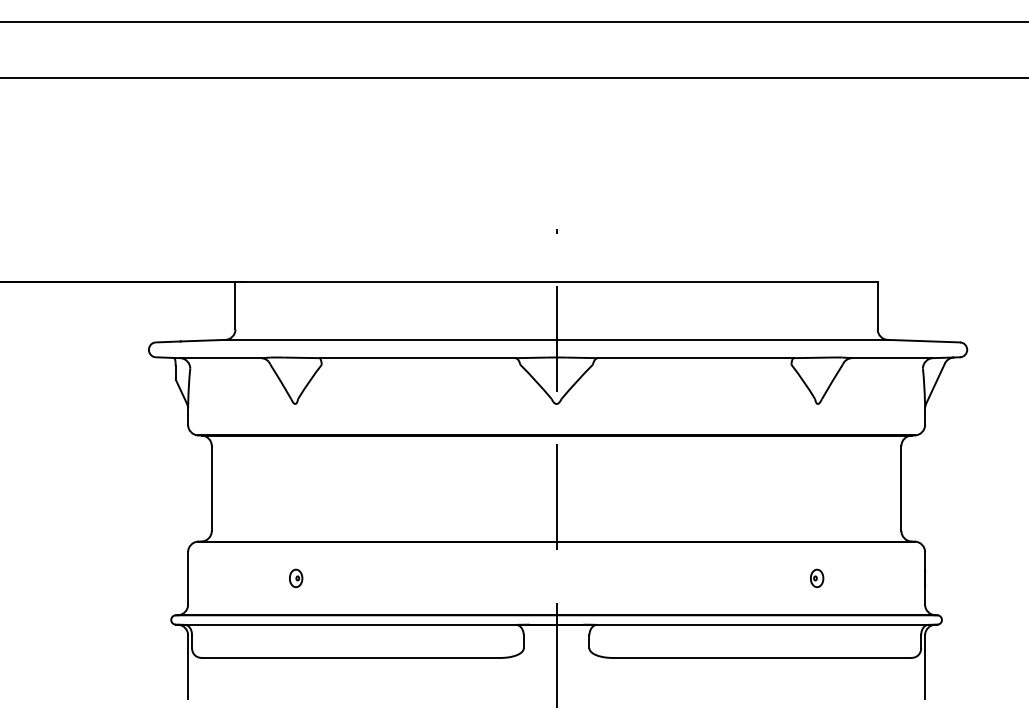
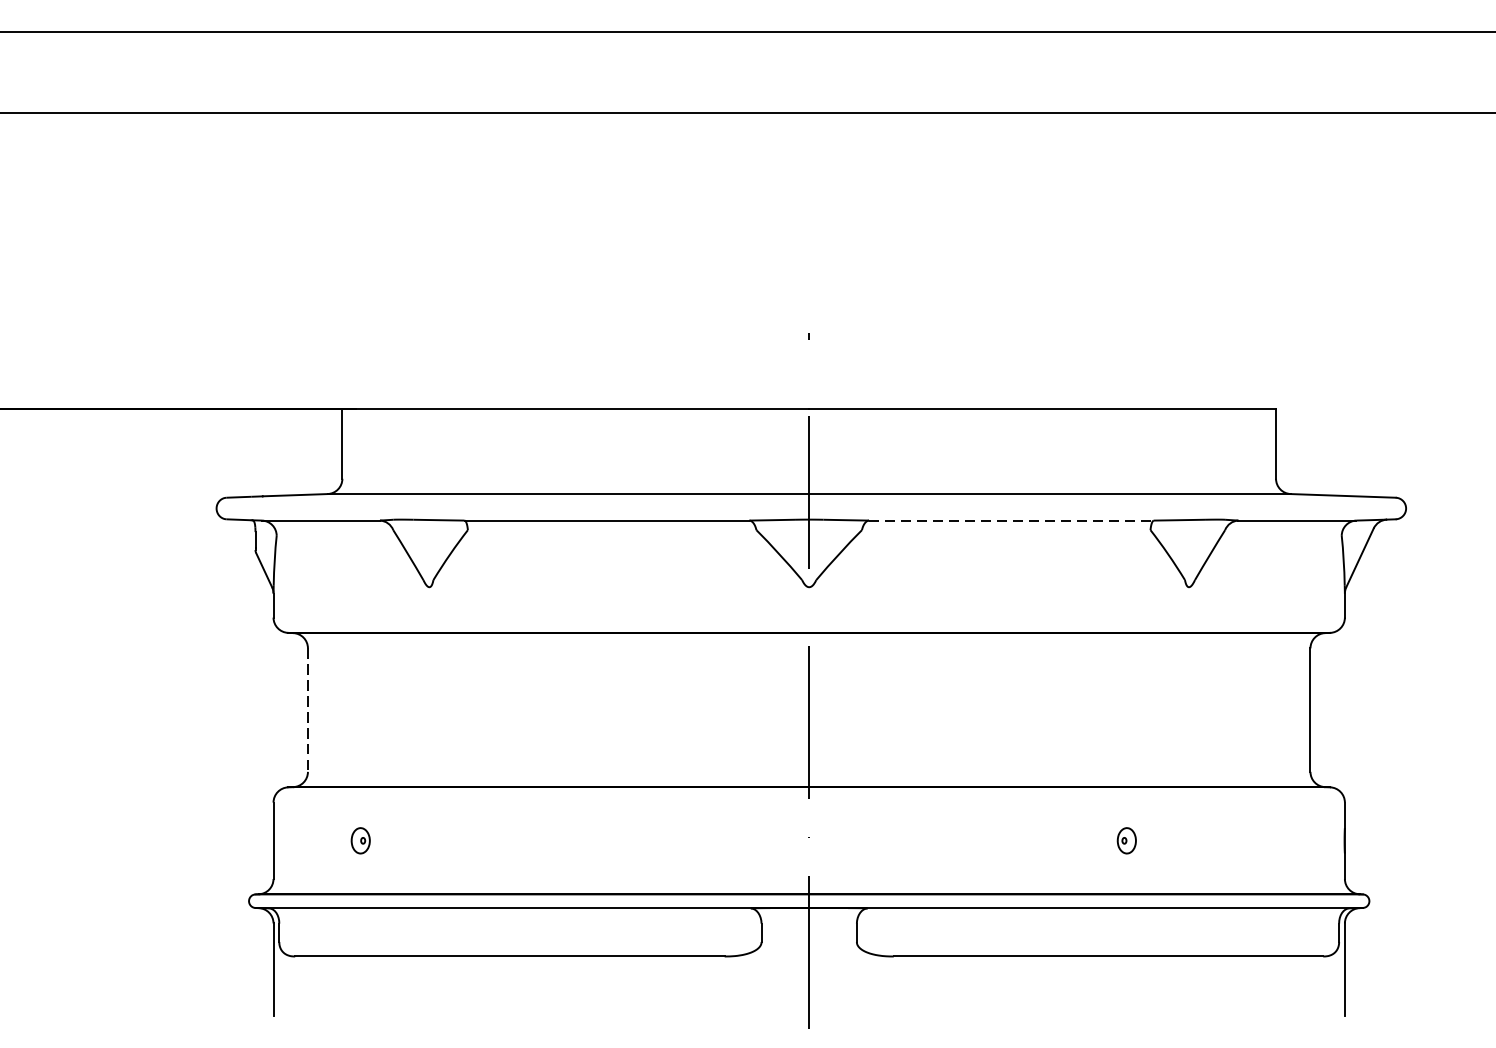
line: (695, 358) -> (1011, 521), solid -> dashed
line: (211, 489) -> (307, 711), solid -> dashed
part: (296, 578) -> (361, 840), moved
part: (817, 578) -> (1127, 840), moved

